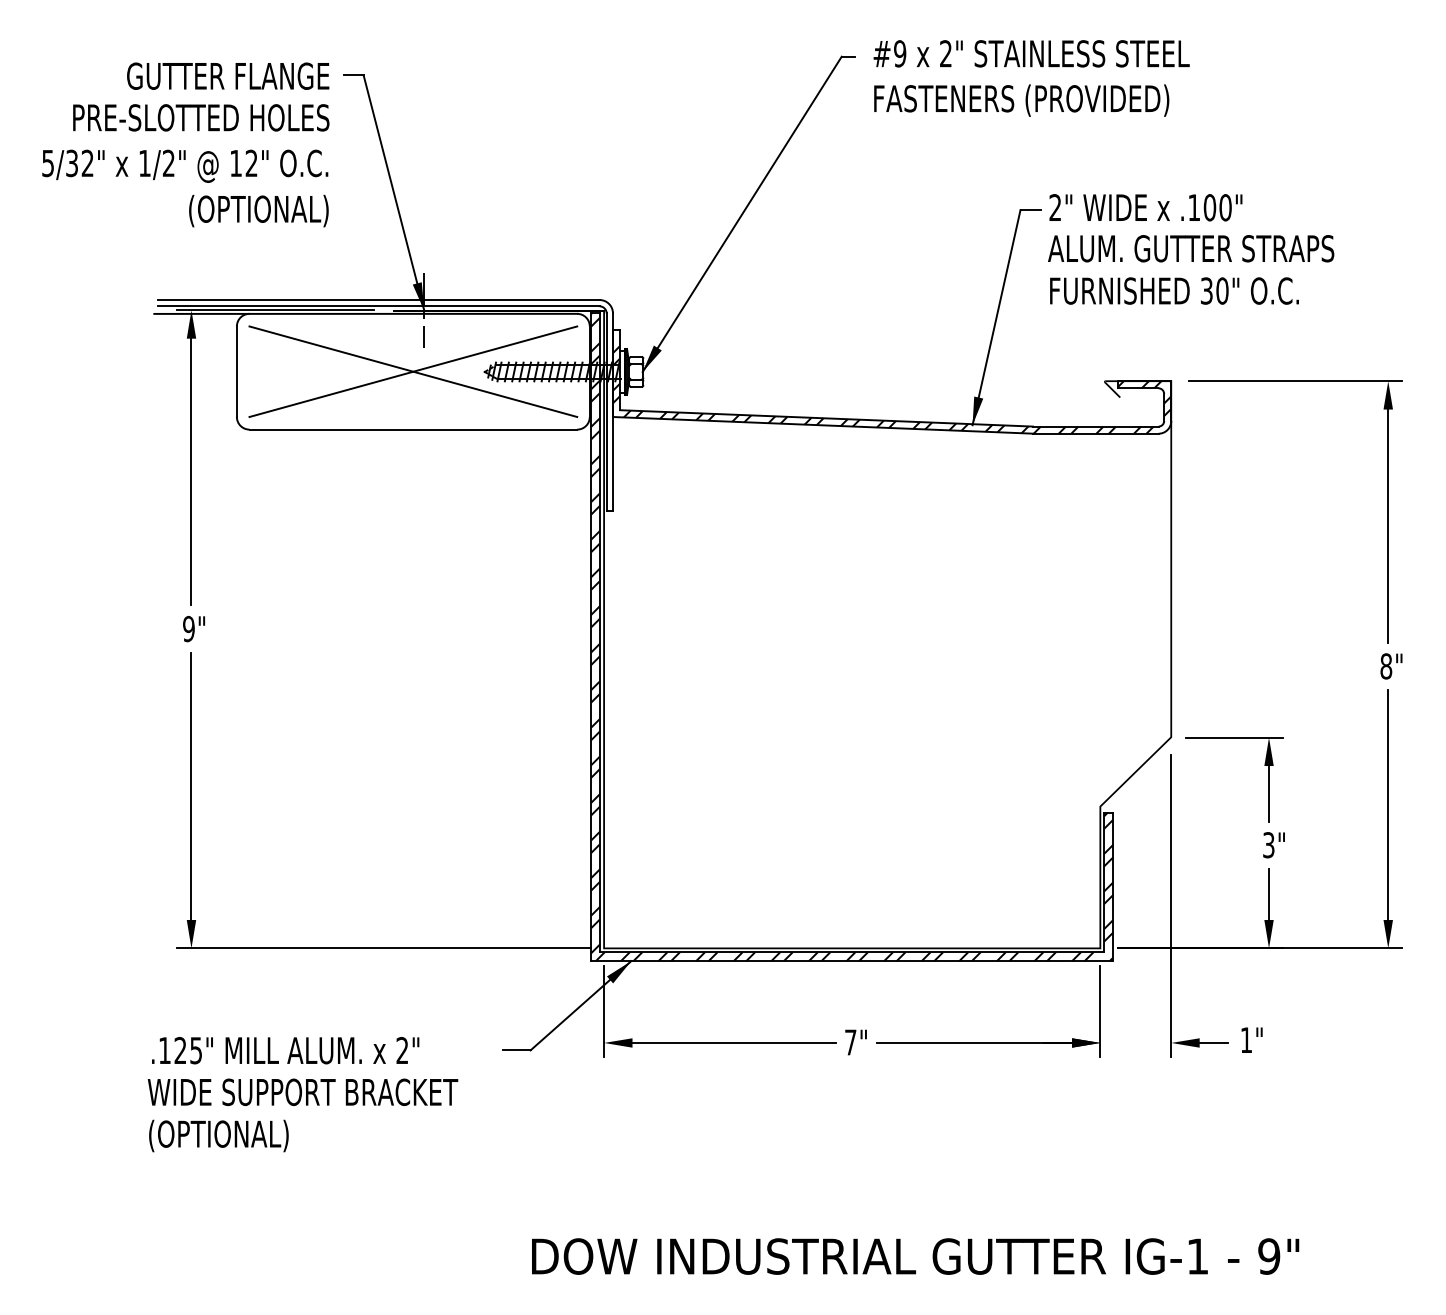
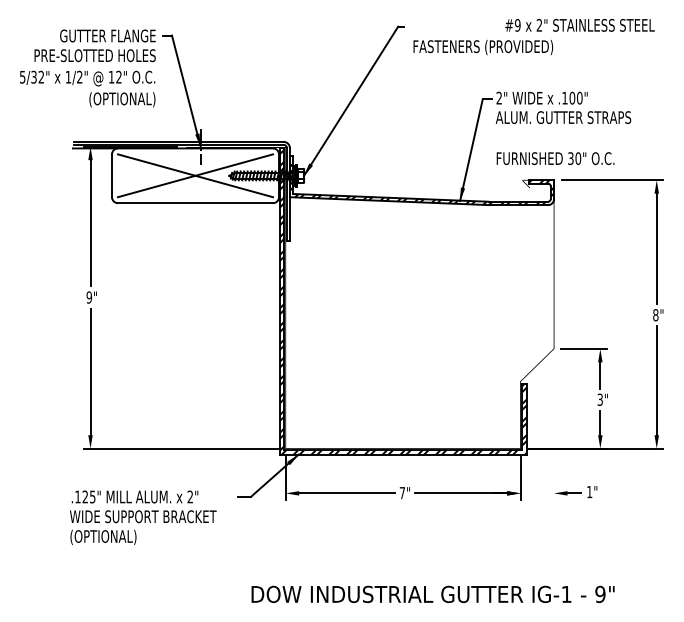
text: (1030, 54) -> (579, 25), moved
text: (1174, 290) -> (555, 158), moved
line: (1172, 905) -> (554, 428), removed

